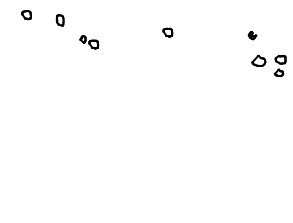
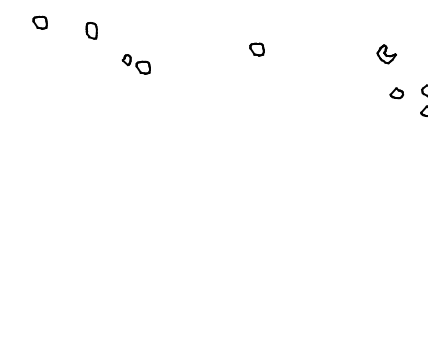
part: (252, 35) -> (386, 53), size x1.67
part: (259, 61) -> (397, 93), size x0.62

